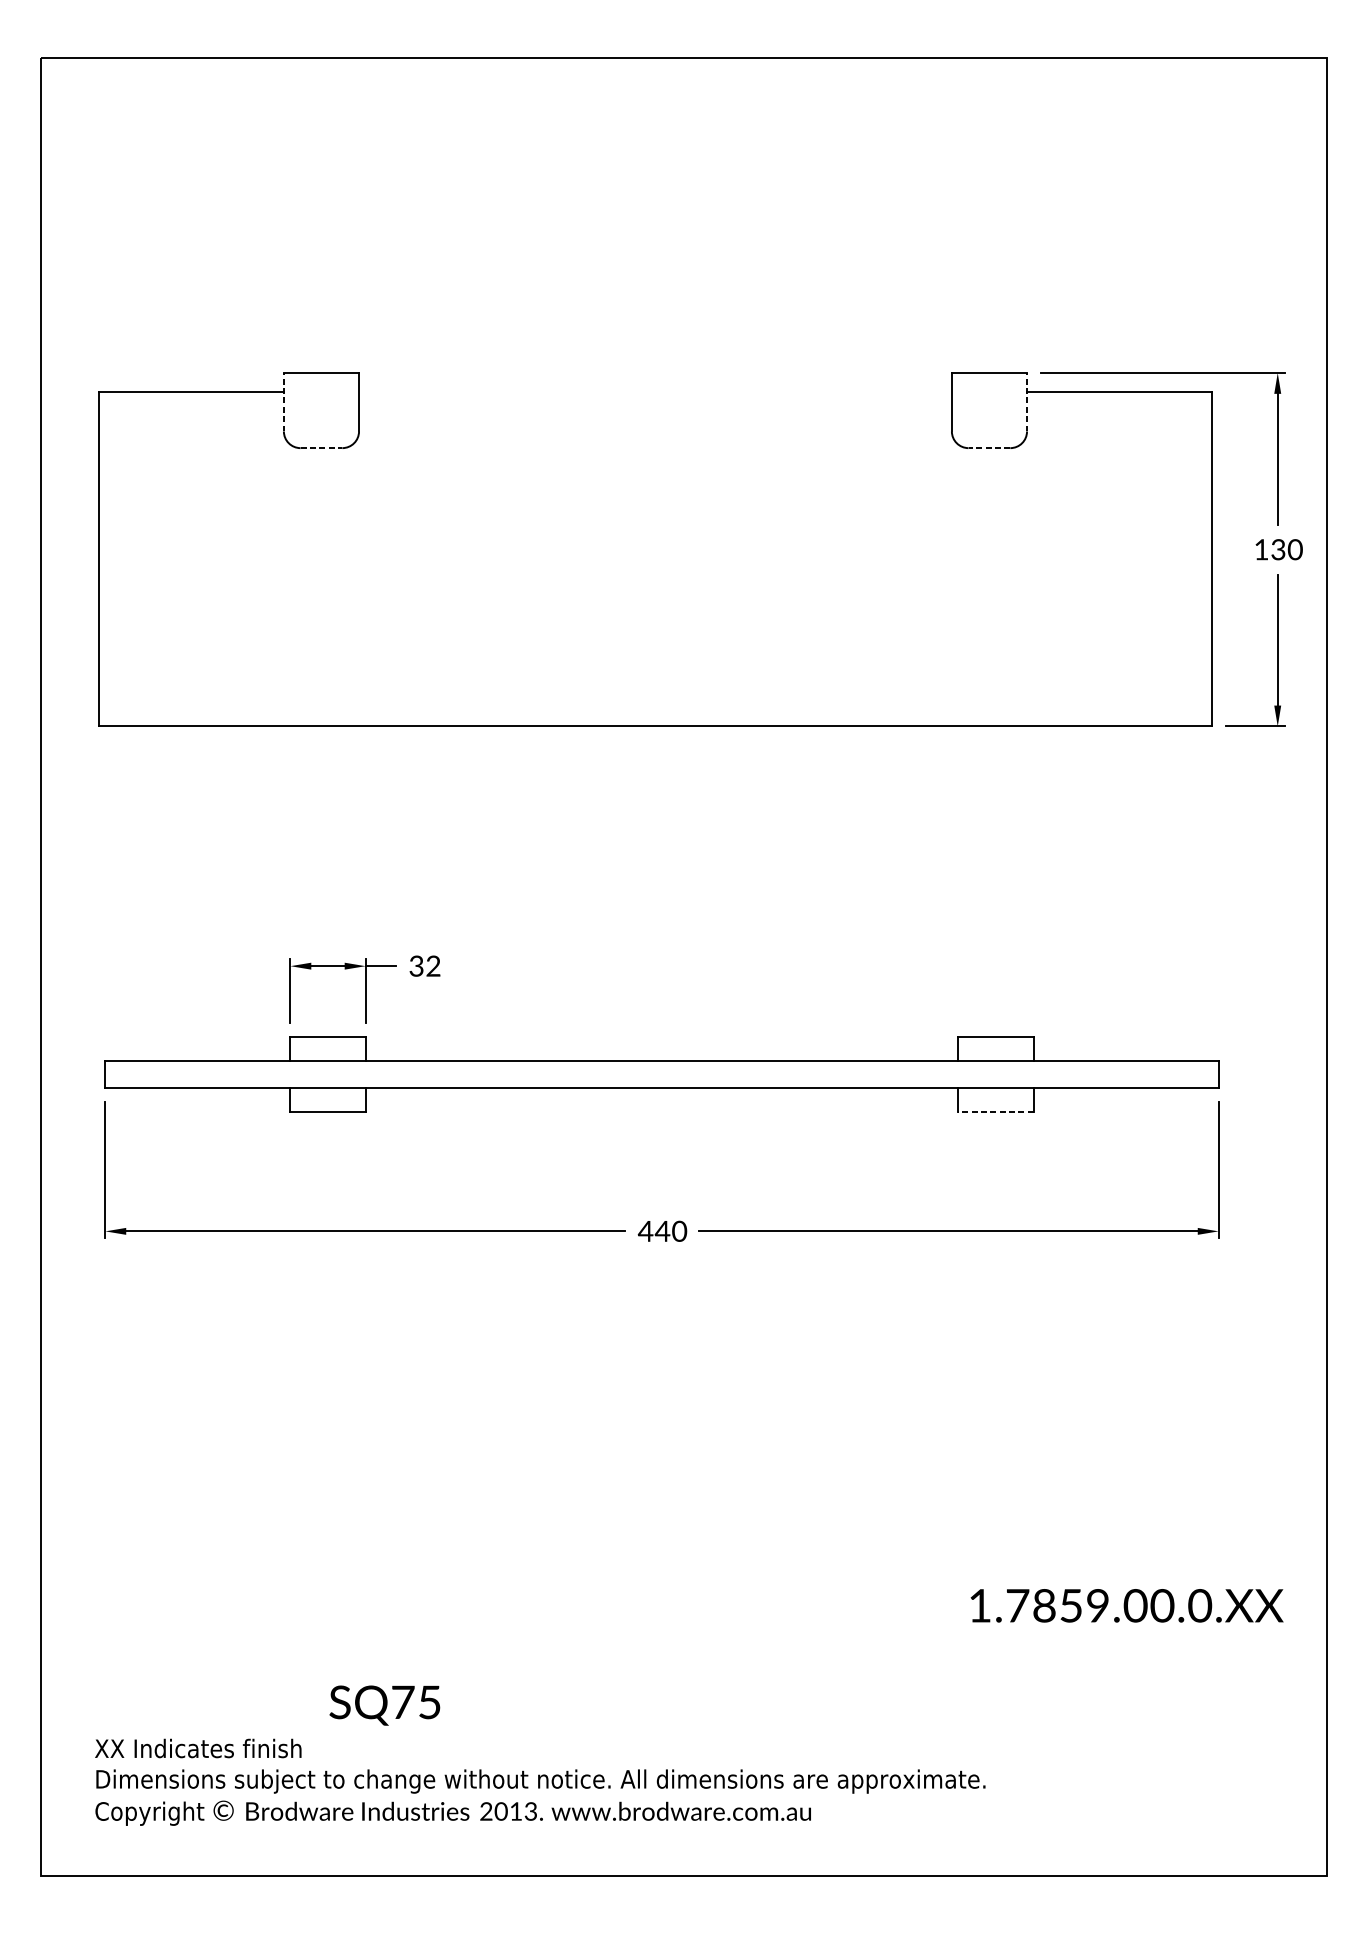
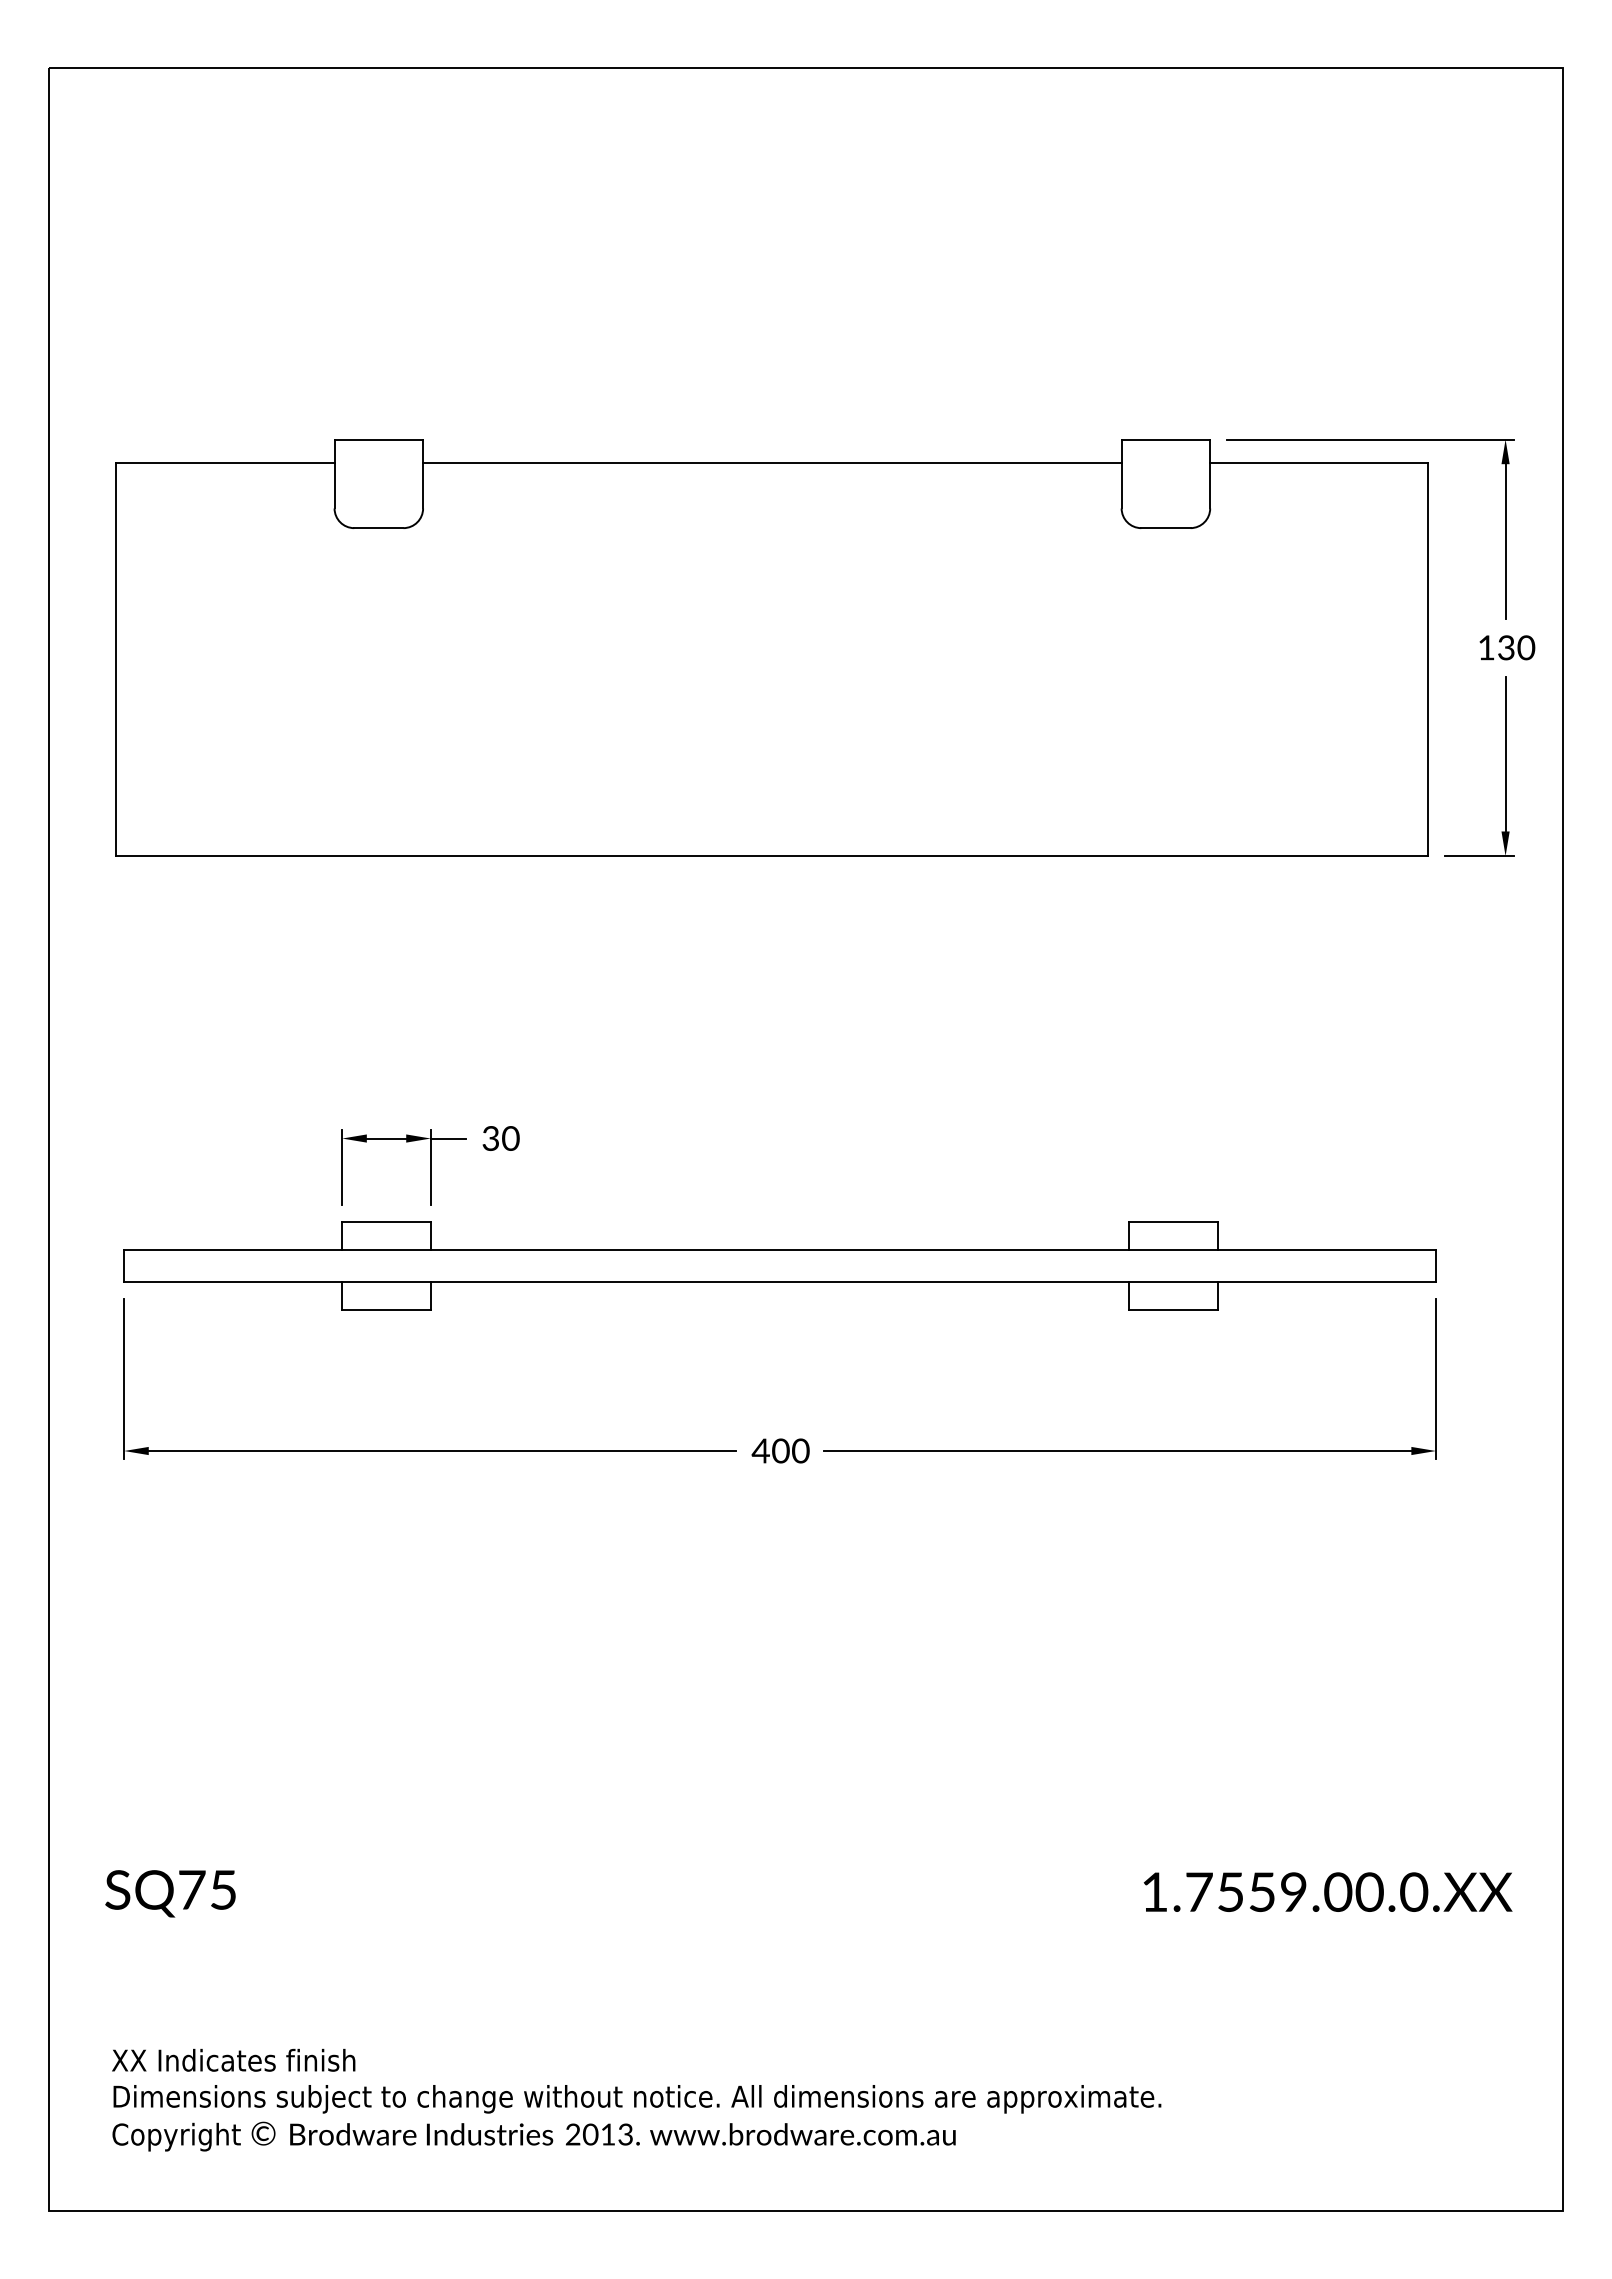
line: (655, 392) -> (772, 462), added
line: (283, 401) -> (334, 473), dashed -> solid
line: (1027, 401) -> (1210, 473), dashed -> solid
line: (321, 448) -> (378, 528), dashed -> solid
line: (989, 448) -> (1165, 528), dashed -> solid
text: (433, 966) -> (510, 1138), 32 -> 30
line: (995, 1112) -> (1173, 1310), dashed -> solid
text: (662, 1230) -> (780, 1450), 440 -> 400
text: (1044, 1605) -> (1230, 1891), 1.7859.00.0.XX -> 1.7559.00.0.XX
text: (384, 1705) -> (170, 1893), moved

